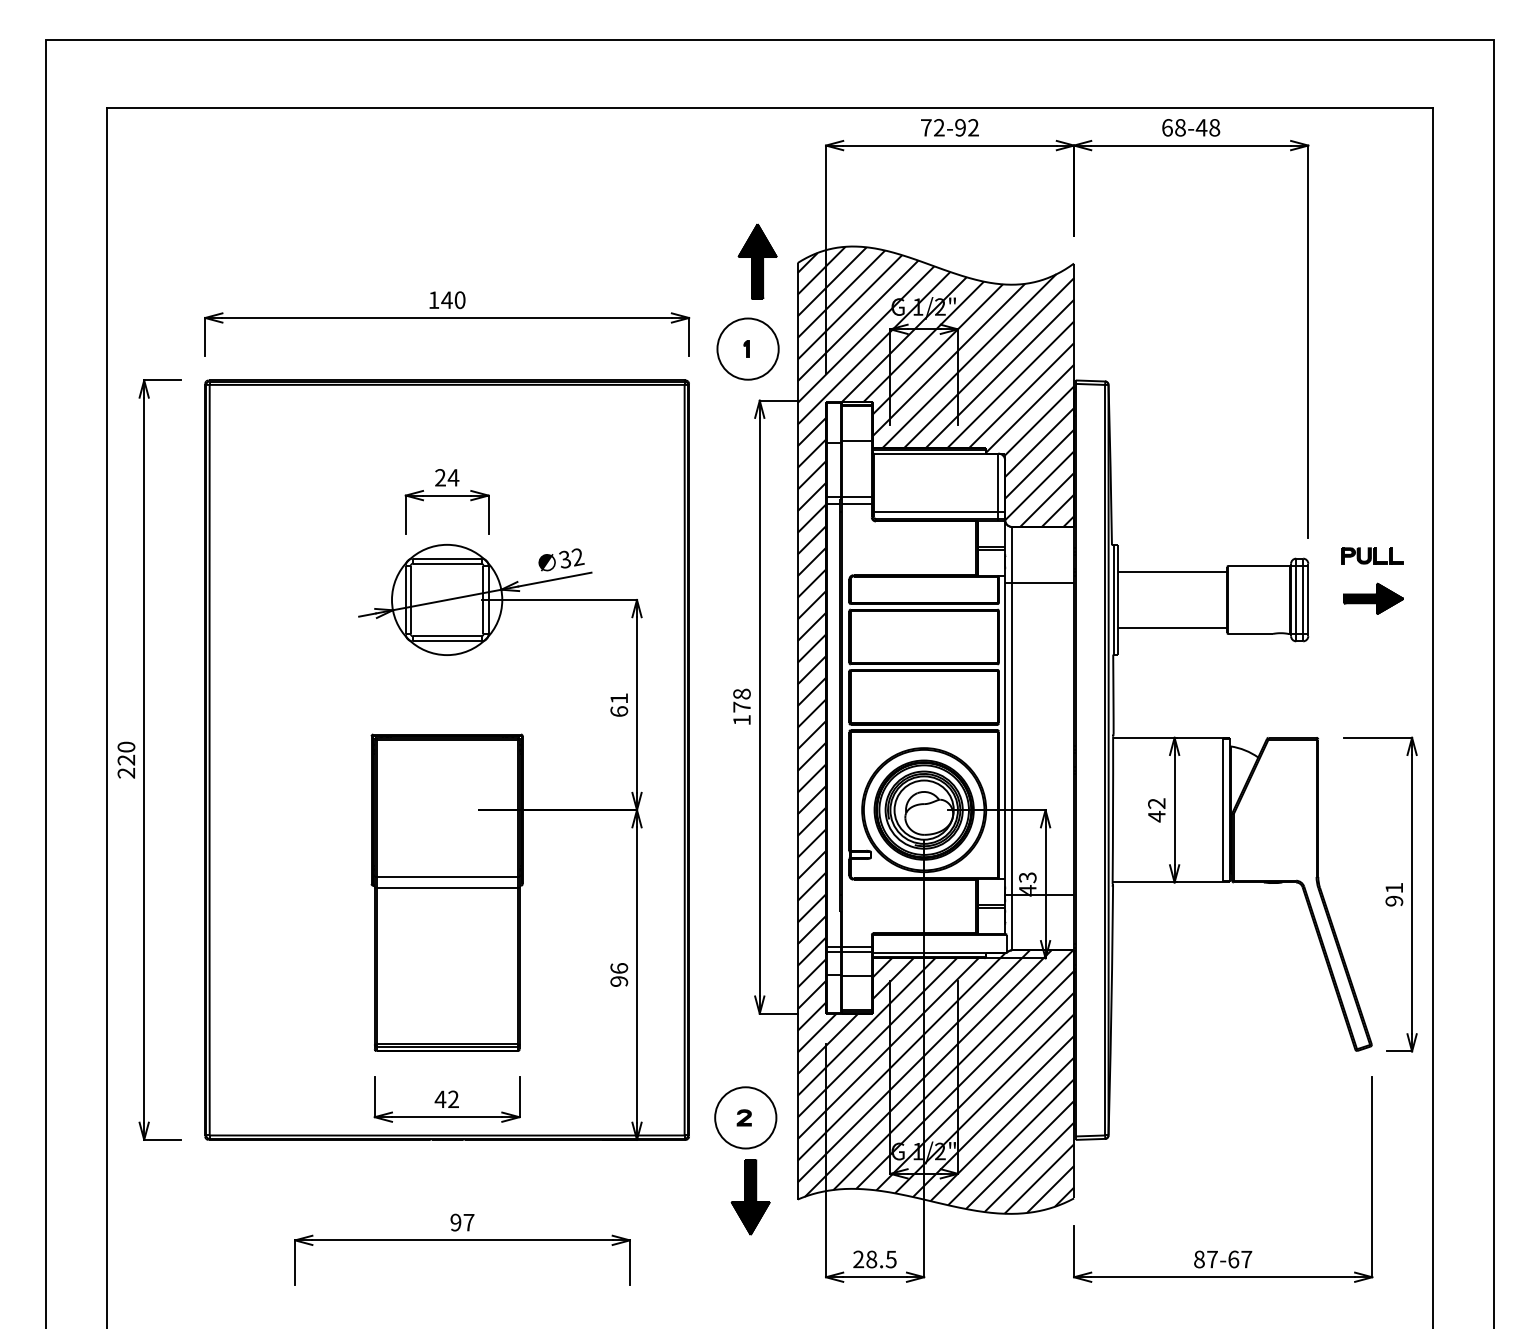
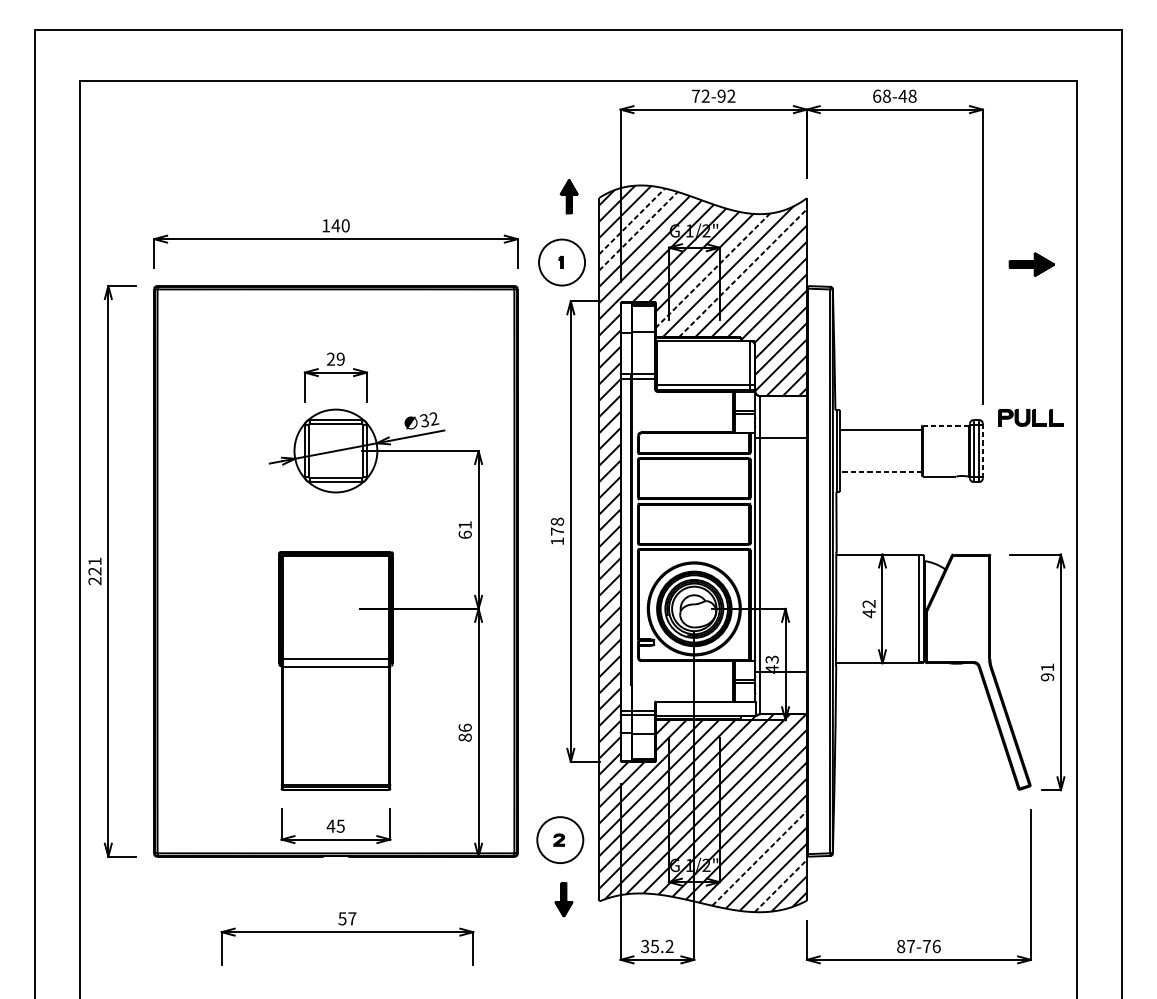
part: (757, 261) -> (569, 196), size x0.6
line: (841, 294) -> (632, 221), solid -> dashed
line: (849, 307) -> (638, 231), solid -> dashed
line: (948, 360) -> (712, 271), solid -> dashed
line: (989, 362) -> (743, 272), solid -> dashed
text: (453, 477) -> (340, 359), 24 -> 29
part: (1372, 555) -> (1031, 417), size x1.4
line: (1258, 566) -> (945, 425), solid -> dashed
part: (1373, 598) -> (1031, 264), moved
line: (1308, 600) -> (983, 451), solid -> dashed
line: (1172, 627) -> (880, 471), solid -> dashed
text: (126, 746) -> (95, 561), 220 -> 221
text: (619, 981) -> (465, 737), 96 -> 86
text: (453, 1099) -> (340, 826), 42 -> 45
line: (1011, 1142) -> (759, 858), solid -> dashed
line: (1039, 1178) -> (780, 885), solid -> dashed
part: (750, 1197) -> (563, 899), size x0.6
text: (455, 1222) -> (342, 918), 97 -> 57
text: (874, 1259) -> (657, 946), 28.5 -> 35.2
text: (1240, 1259) -> (931, 946), 87-67 -> 87-76

